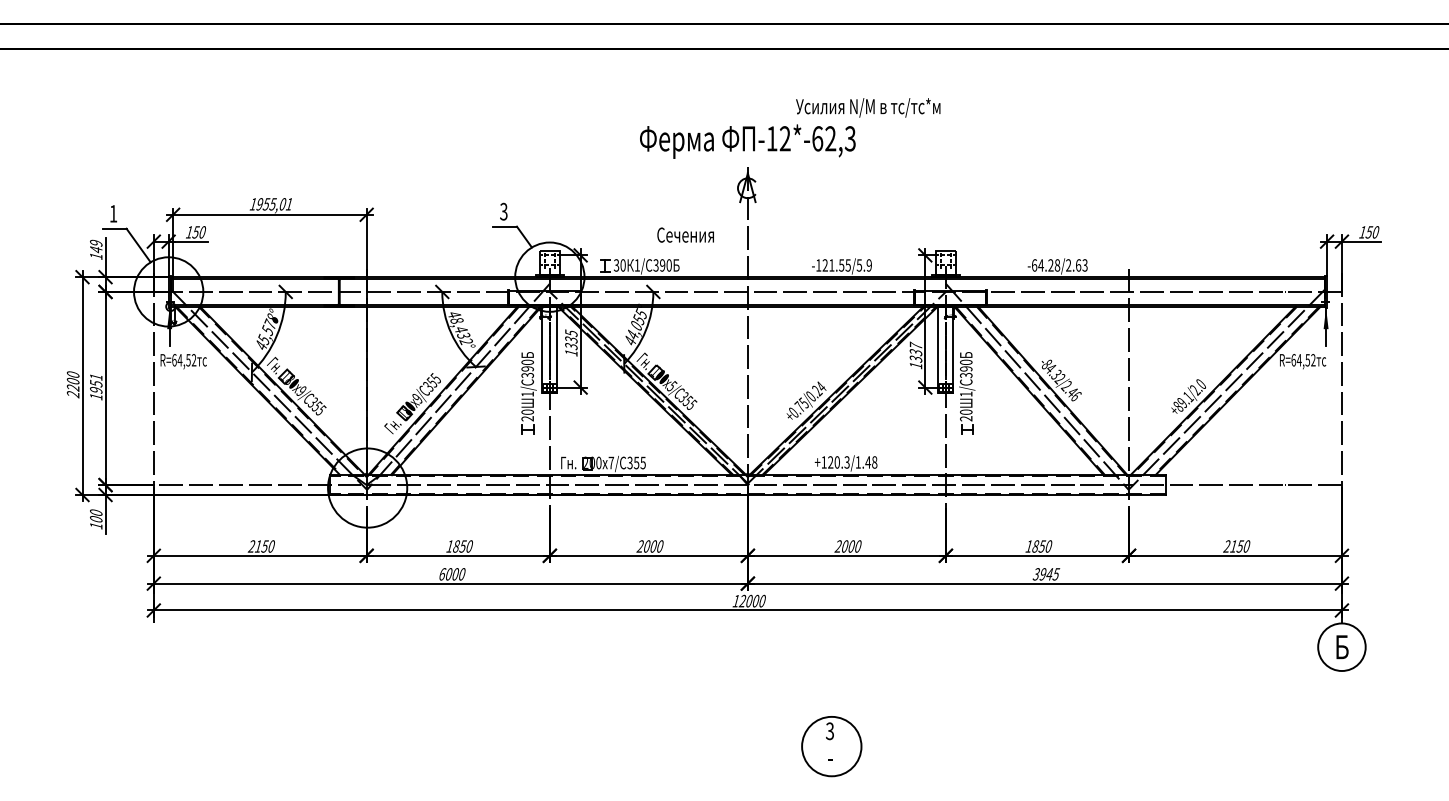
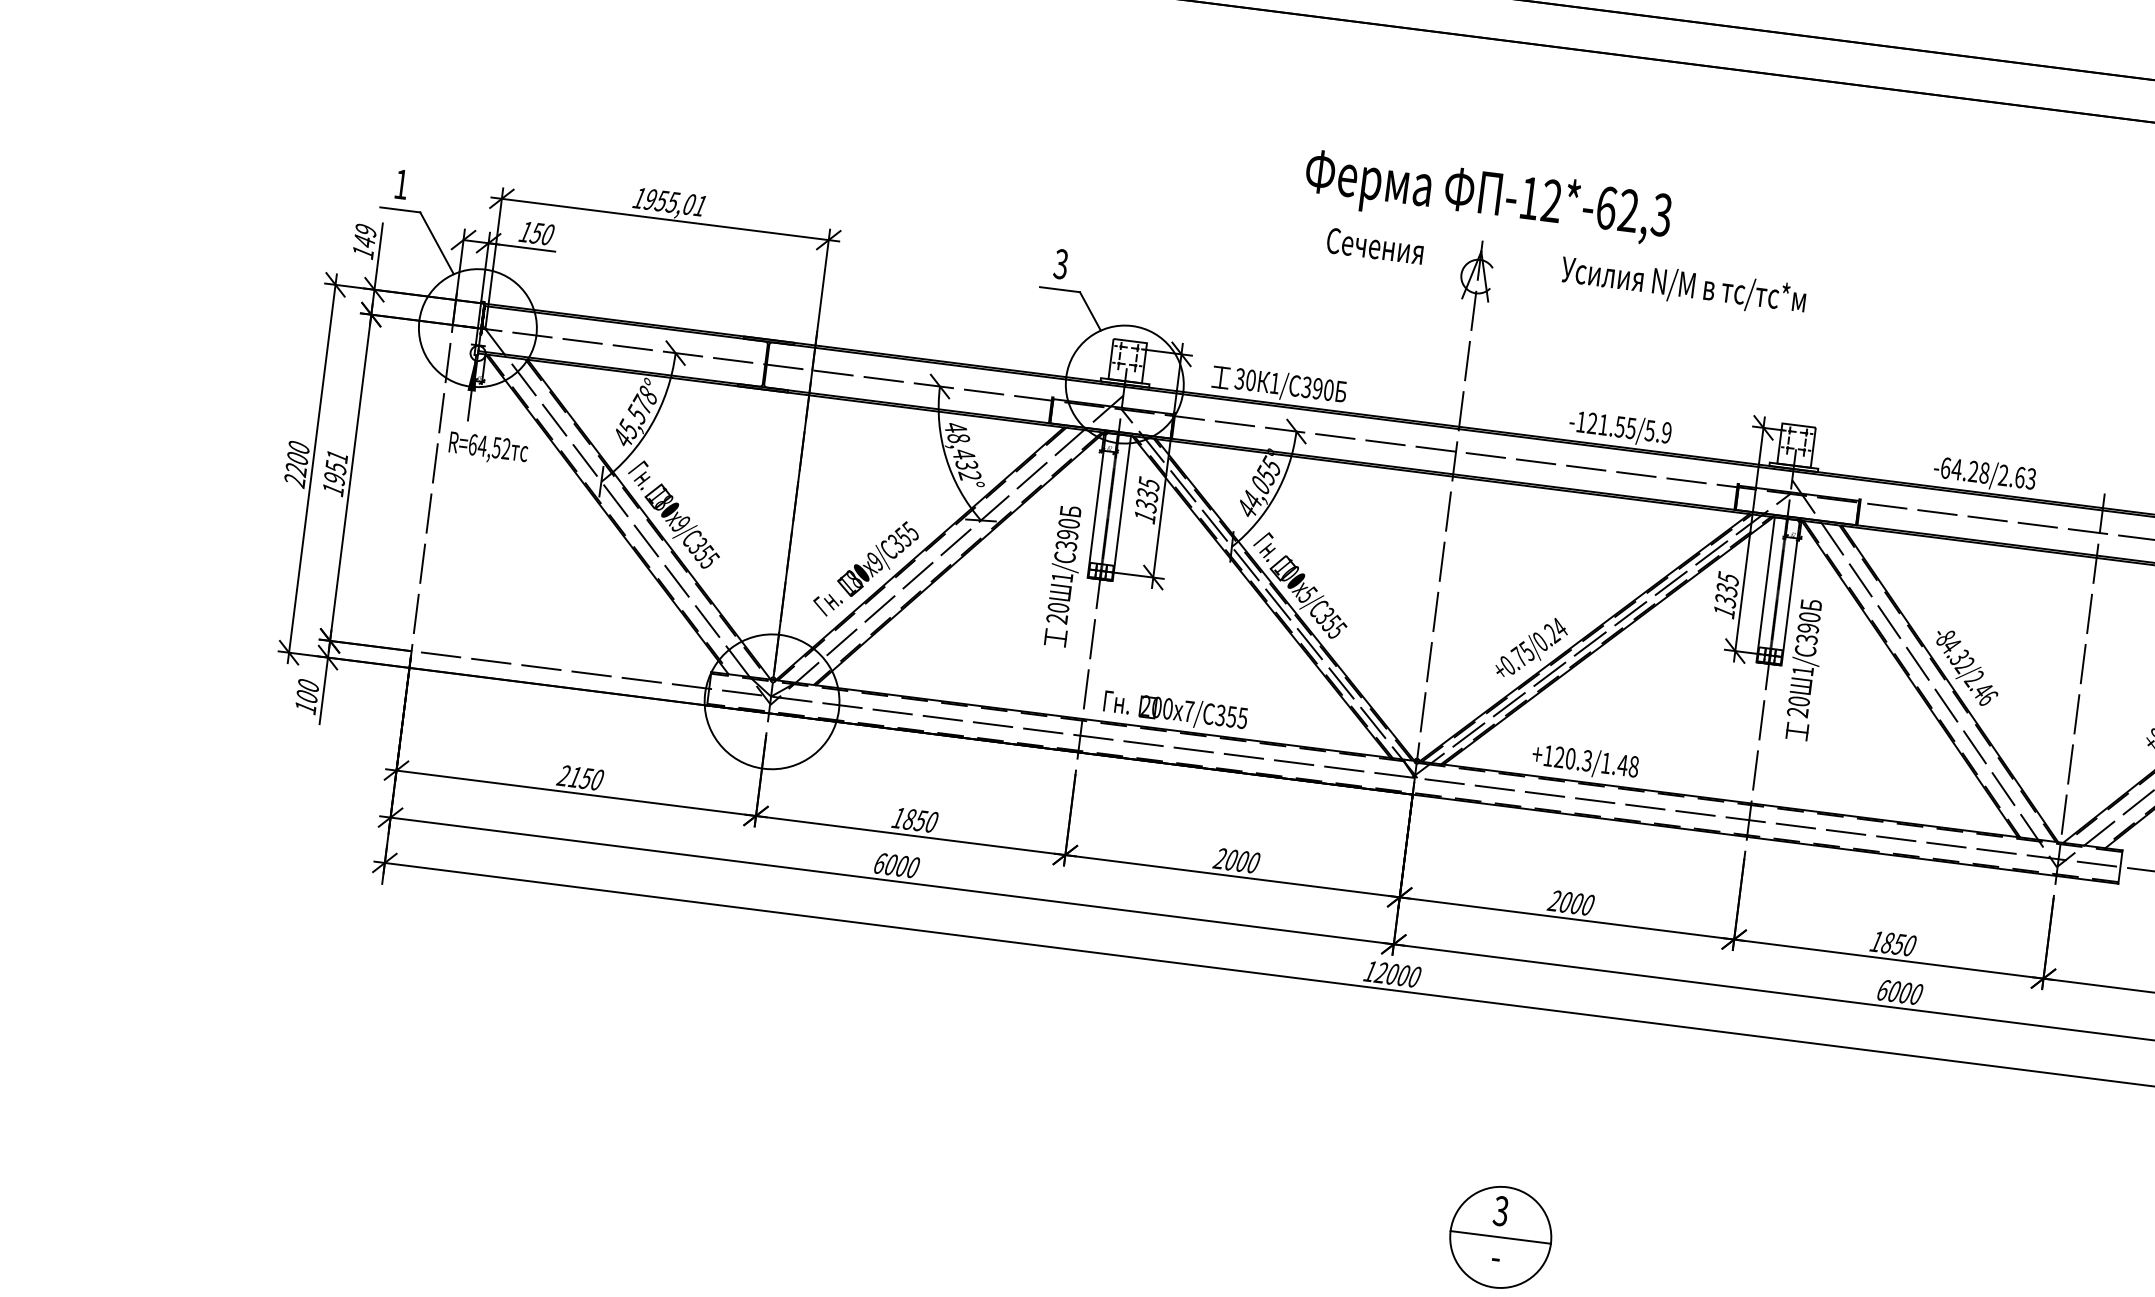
text: (868, 107) -> (1683, 285), moved
text: (685, 234) -> (1375, 245), moved
text: (915, 345) -> (1727, 577), 1337 -> 1335
text: (1046, 574) -> (1900, 992), 3945 -> 6000
line: (831, 746) -> (1500, 1237), added

